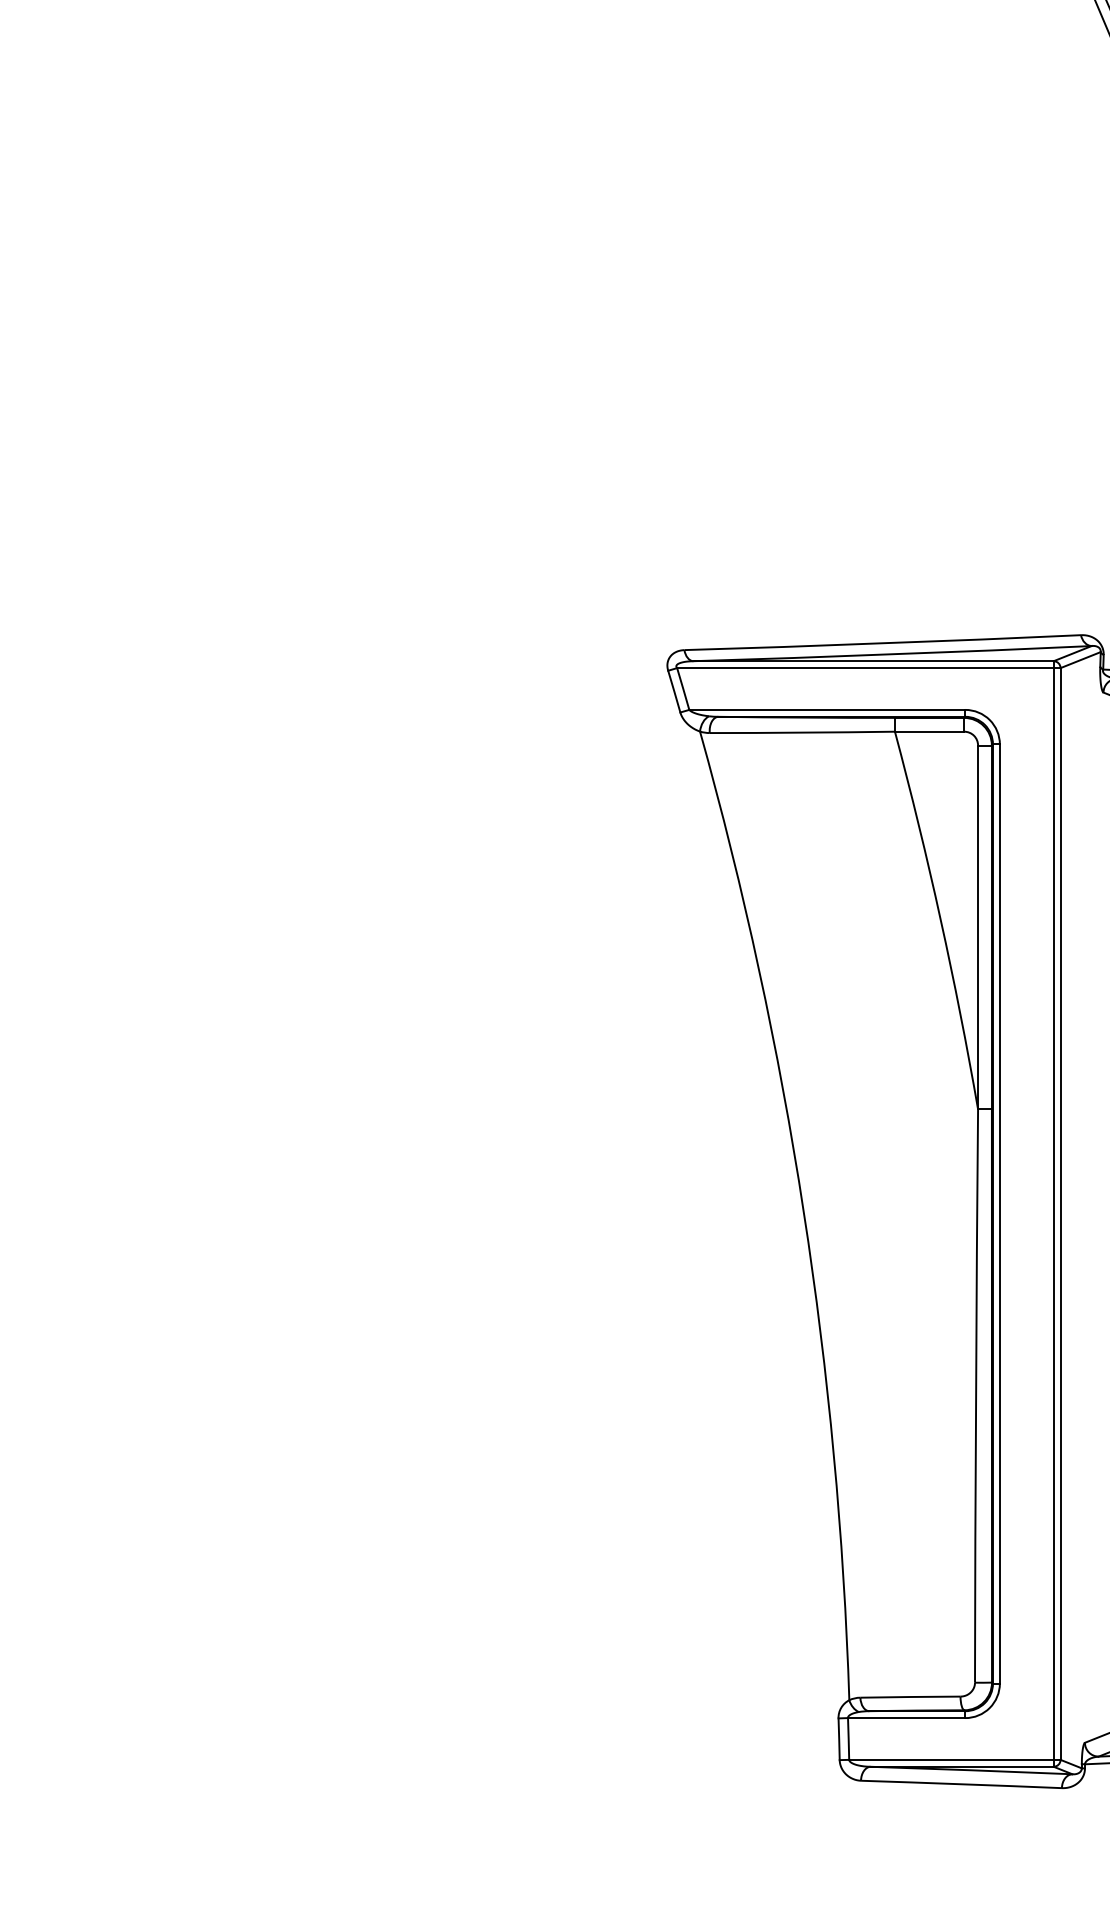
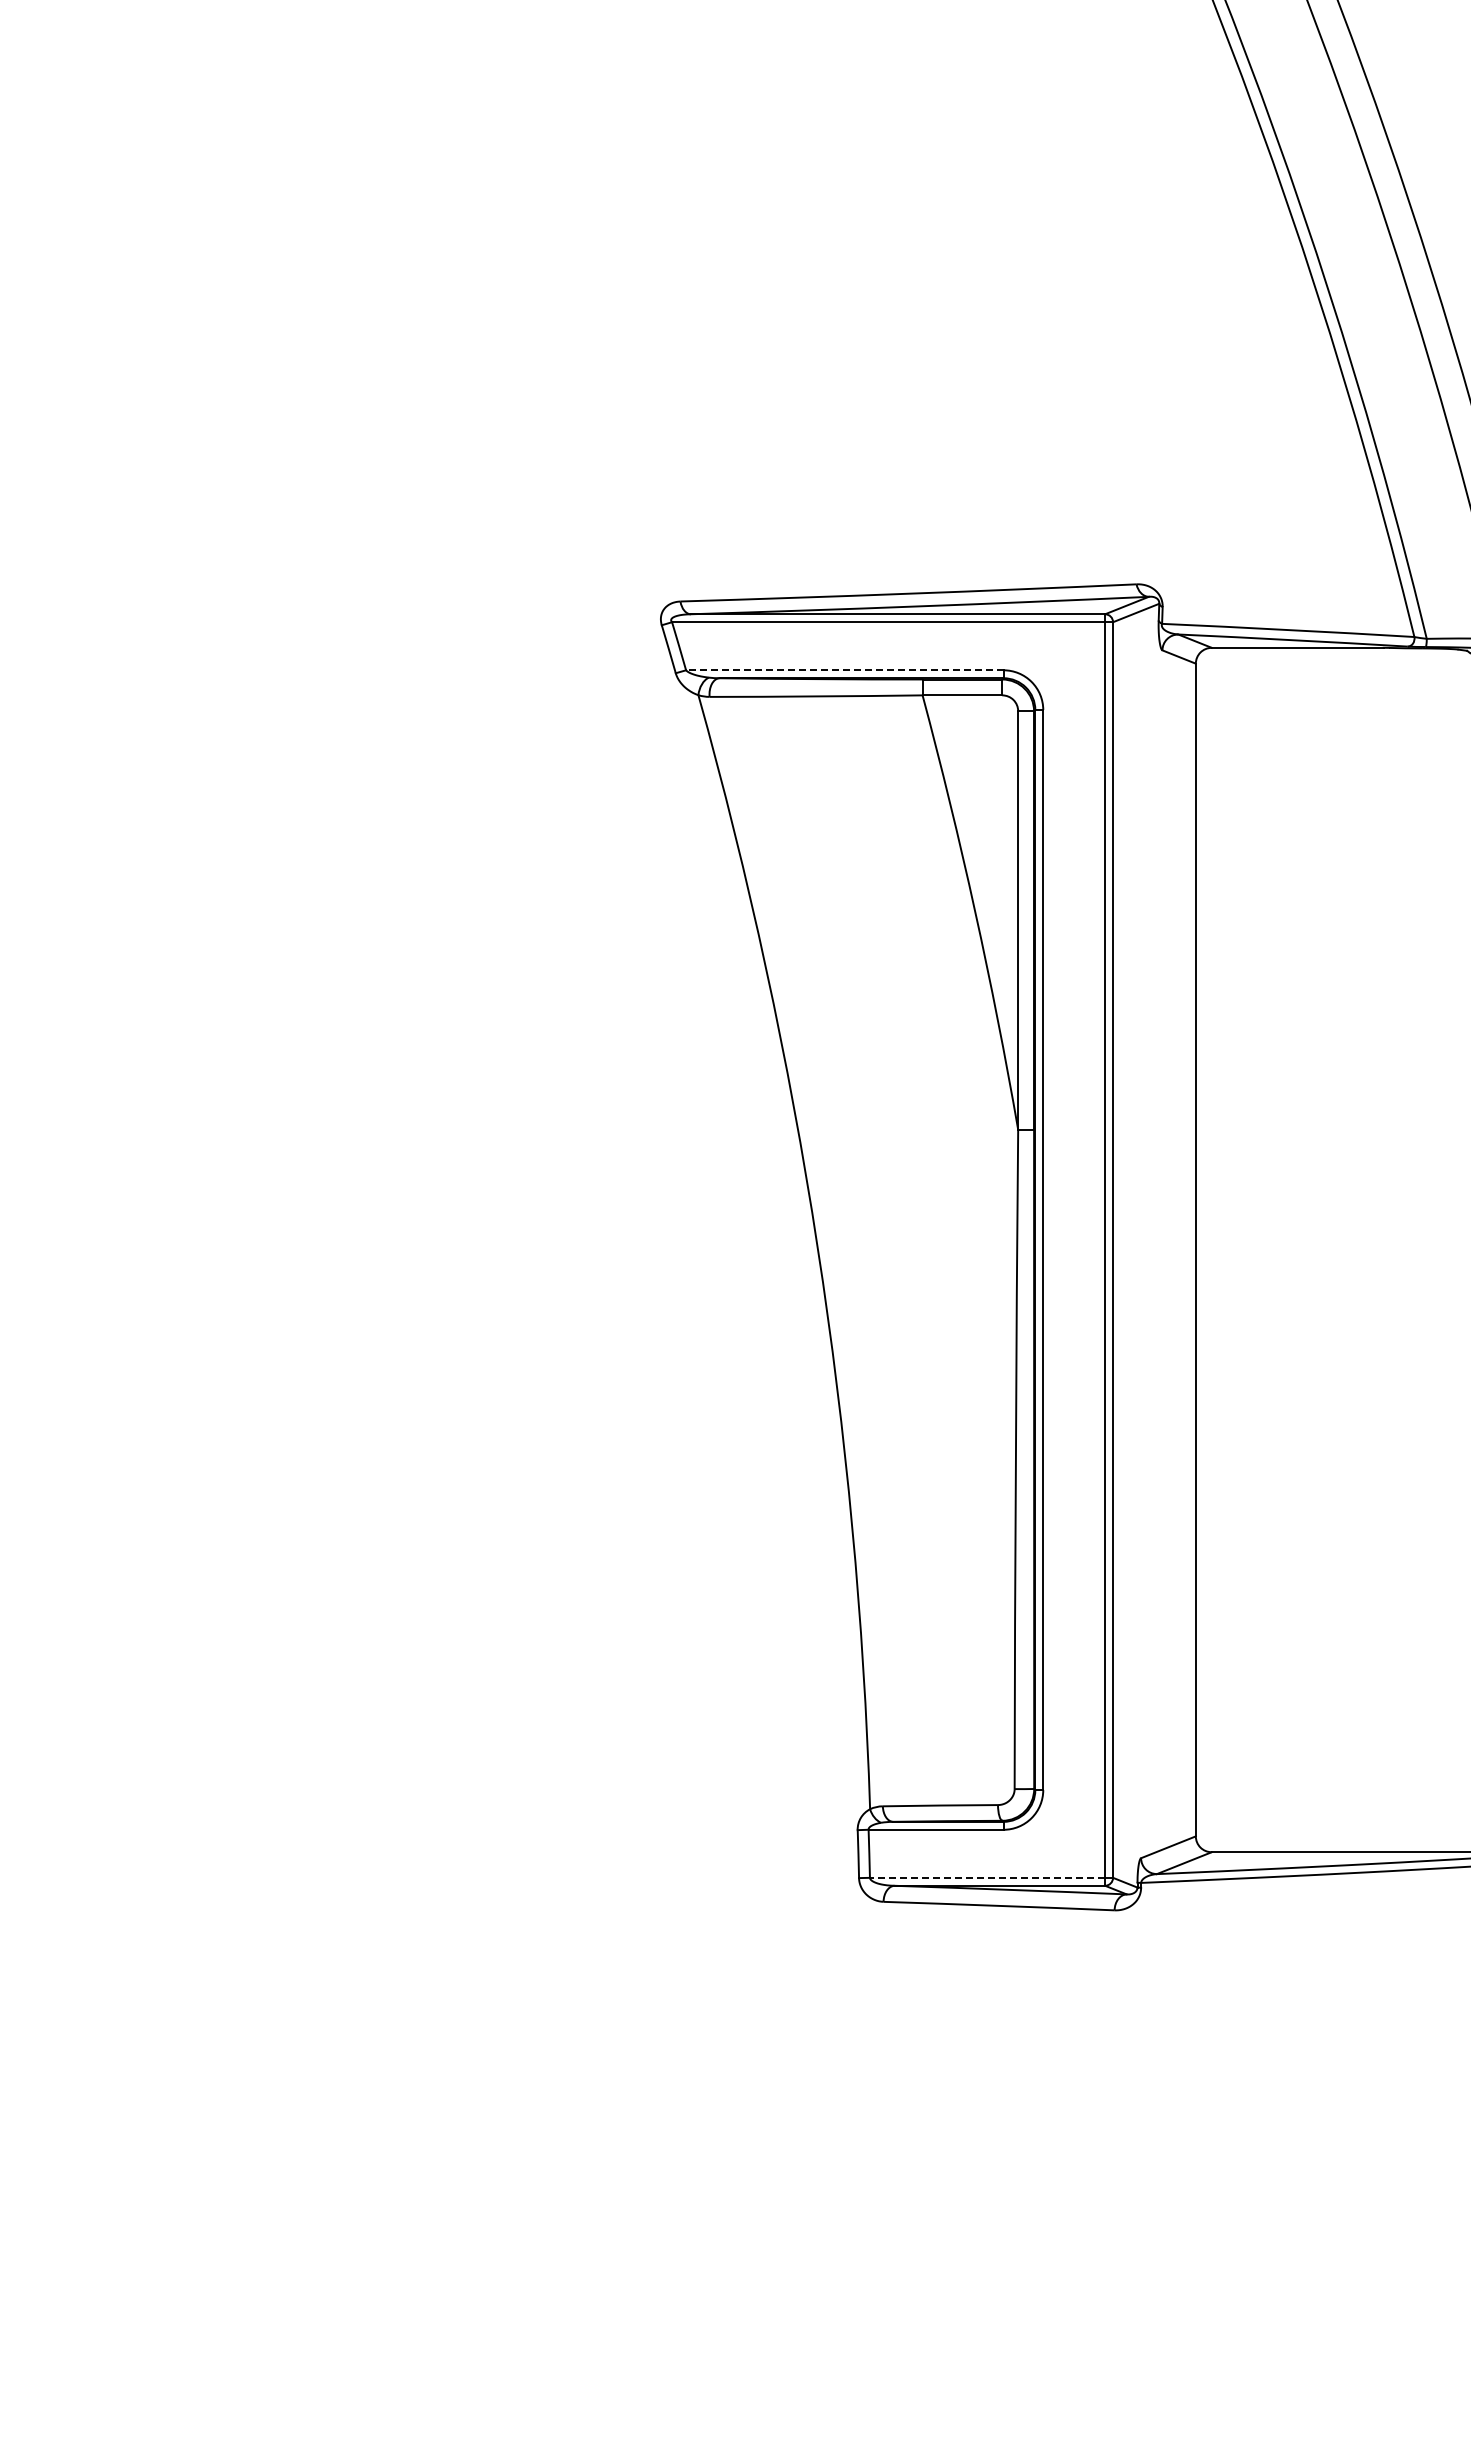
line: (827, 710) -> (844, 670), solid -> dashed
line: (951, 1759) -> (987, 1877), solid -> dashed

